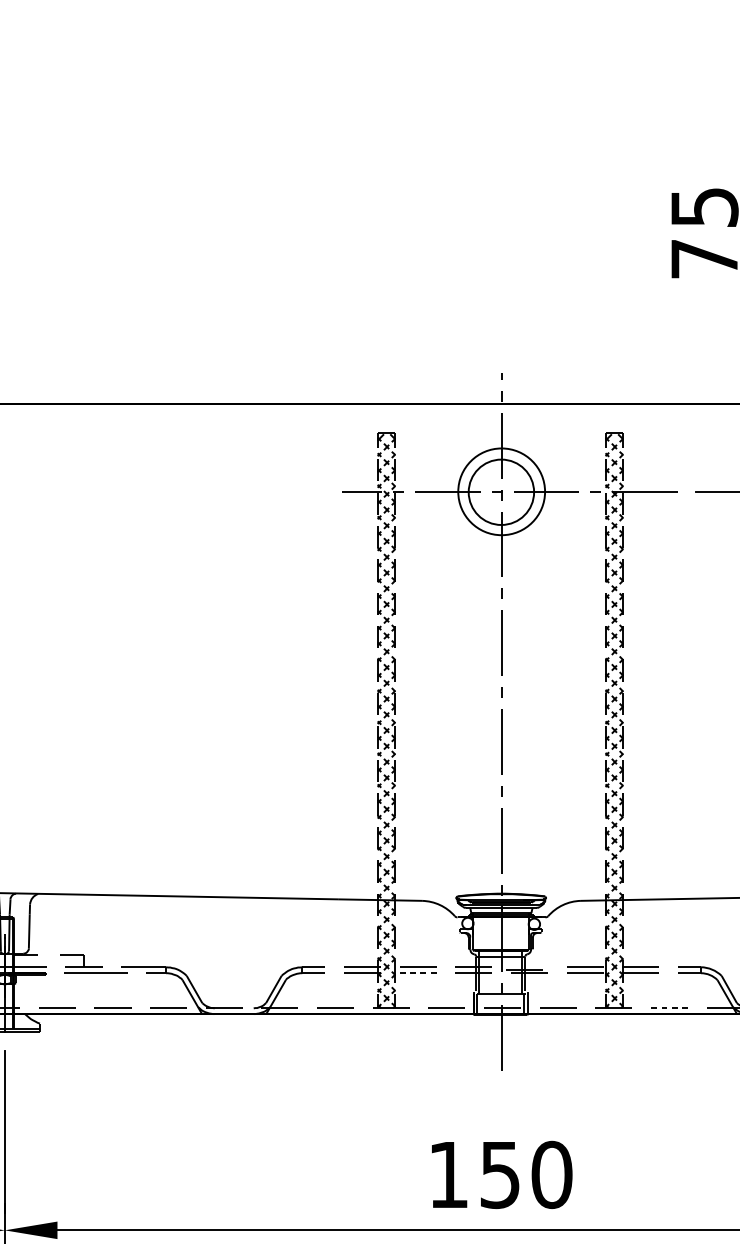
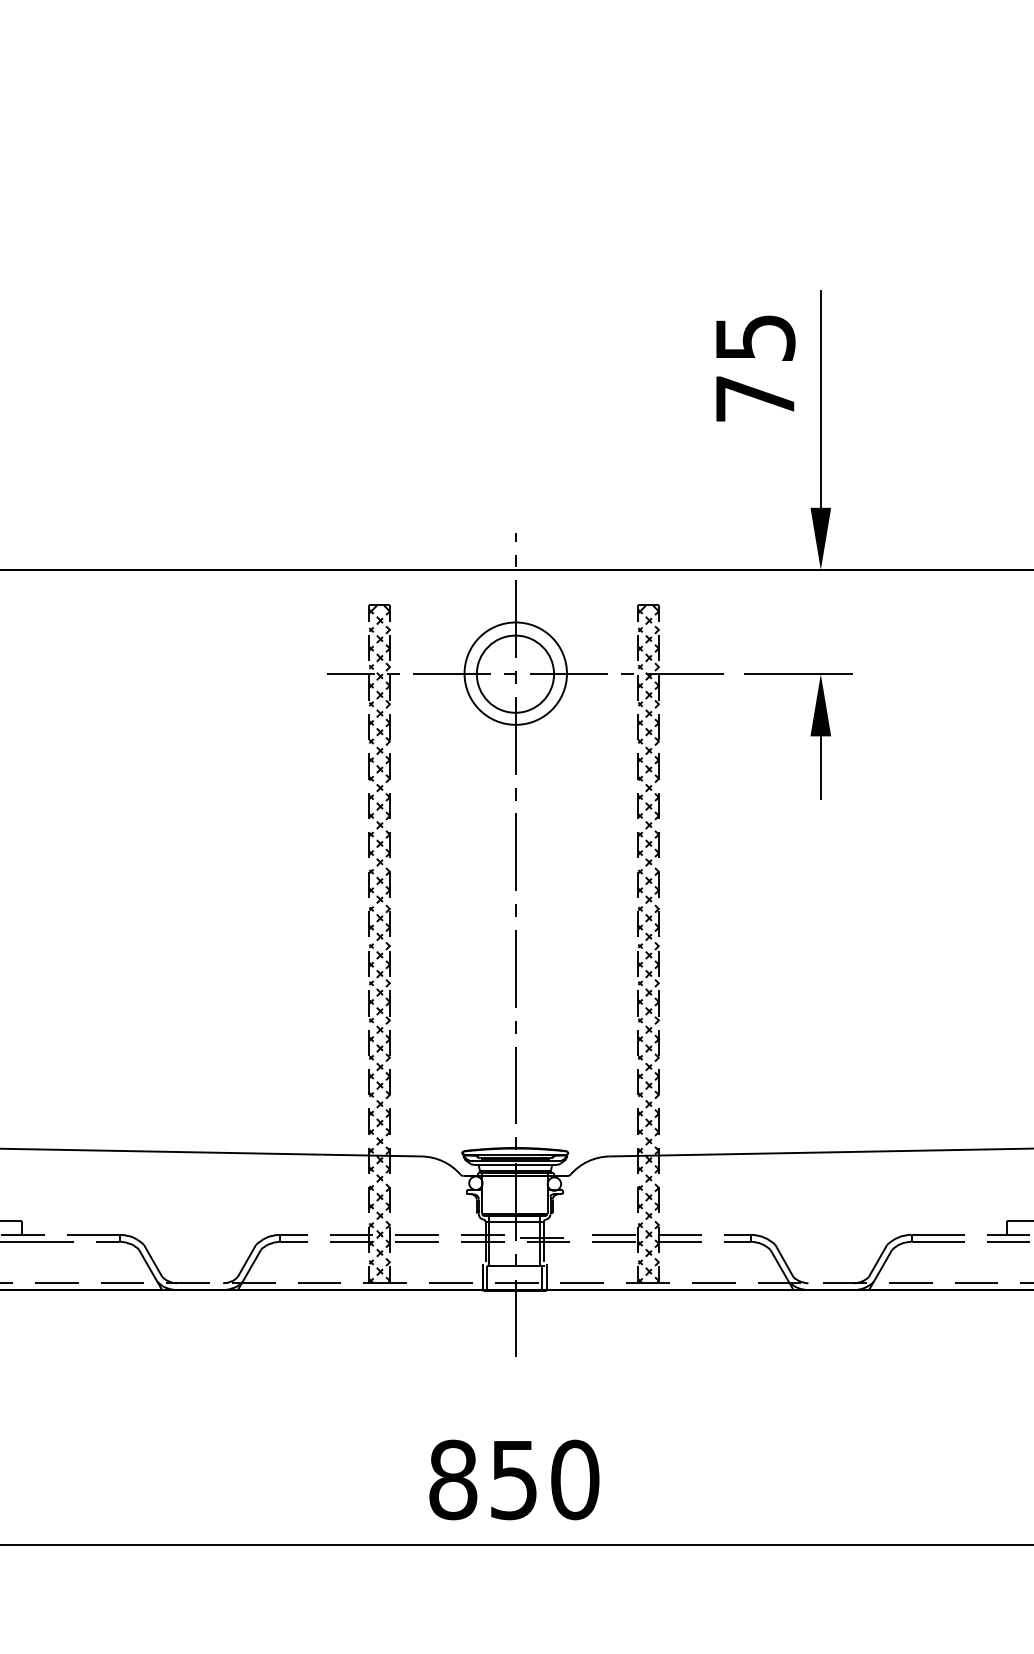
line: (418, 972) -> (417, 1241), dashed -> solid
line: (669, 1008) -> (713, 1283), dashed -> solid
text: (448, 1174) -> (453, 1479), 150 -> 850

